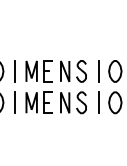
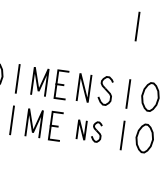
line: (98, 20) -> (137, 26), added
part: (73, 102) -> (89, 130), size x0.7

